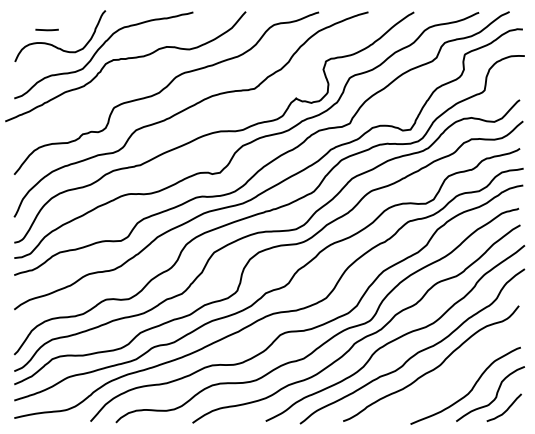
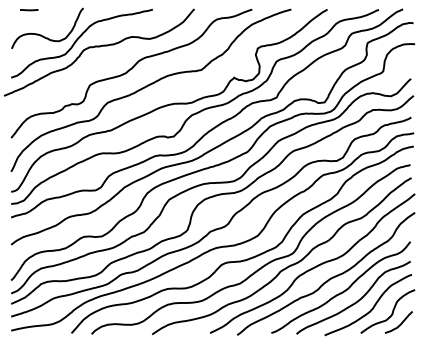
line: (46, 29) -> (28, 9), moved
curve: (448, 382) -> (354, 302), added

